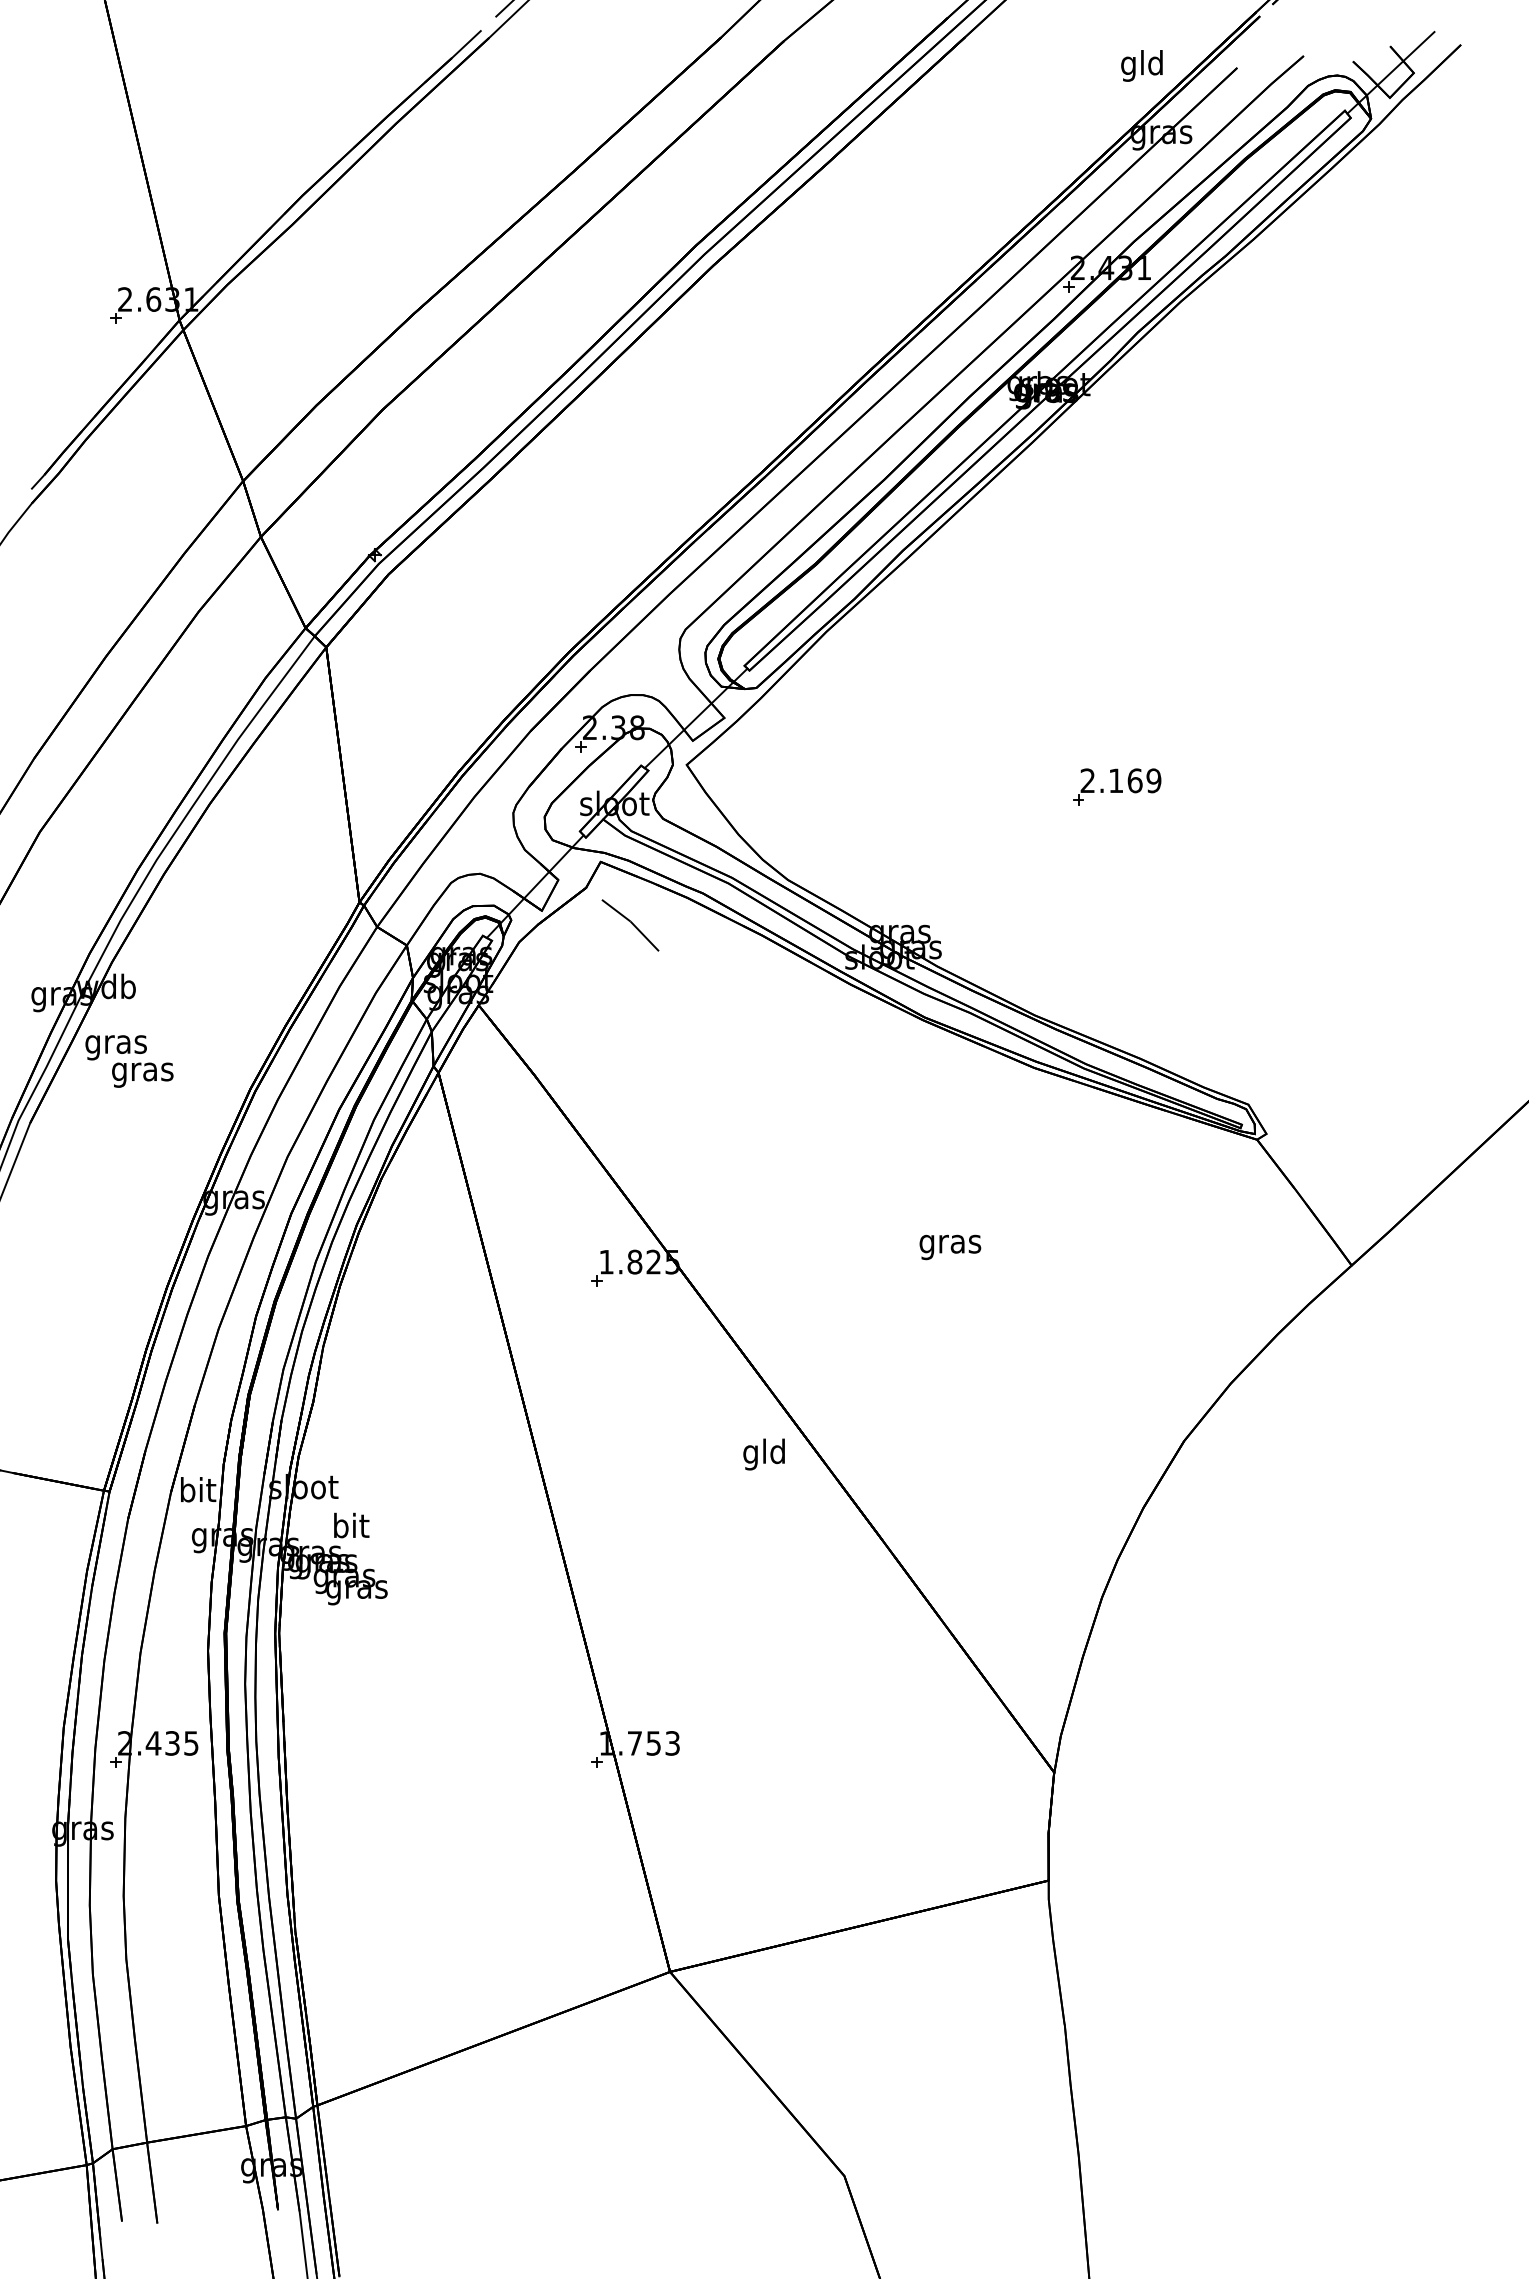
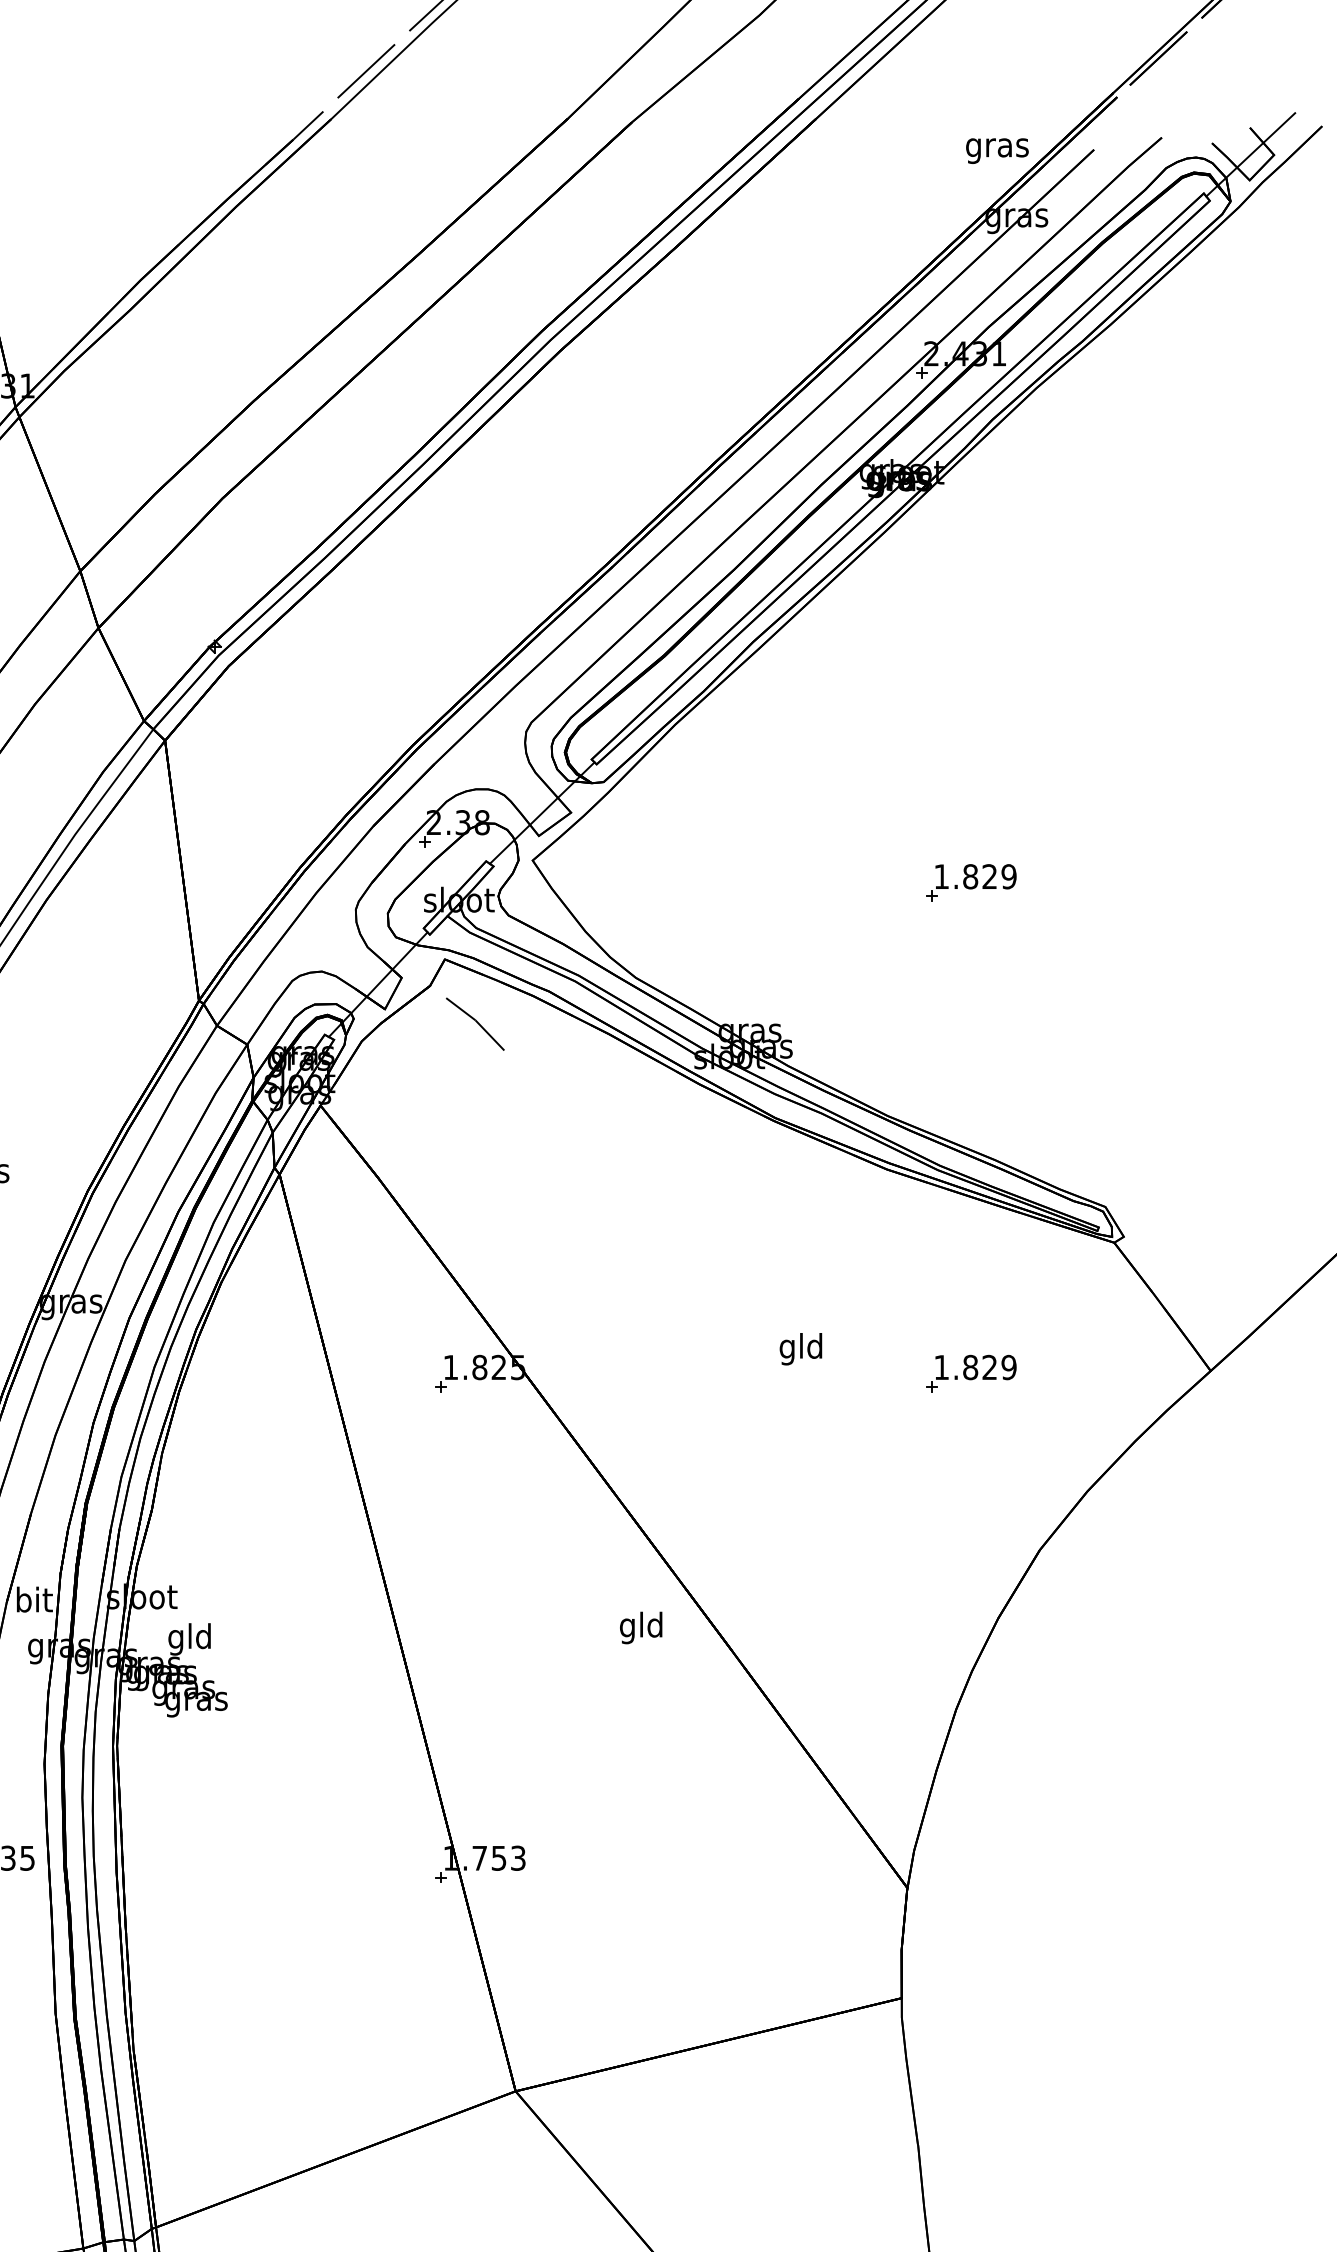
text: (1142, 65) -> (997, 147), gld -> gras
text: (1111, 780) -> (965, 876), 2.169 -> 1.829
text: (950, 1244) -> (801, 1349), gras -> gld
part: (1117, 1267) -> (971, 1373), added
text: (763, 1454) -> (640, 1627), moved
text: (350, 1528) -> (189, 1639), bit -> gld

